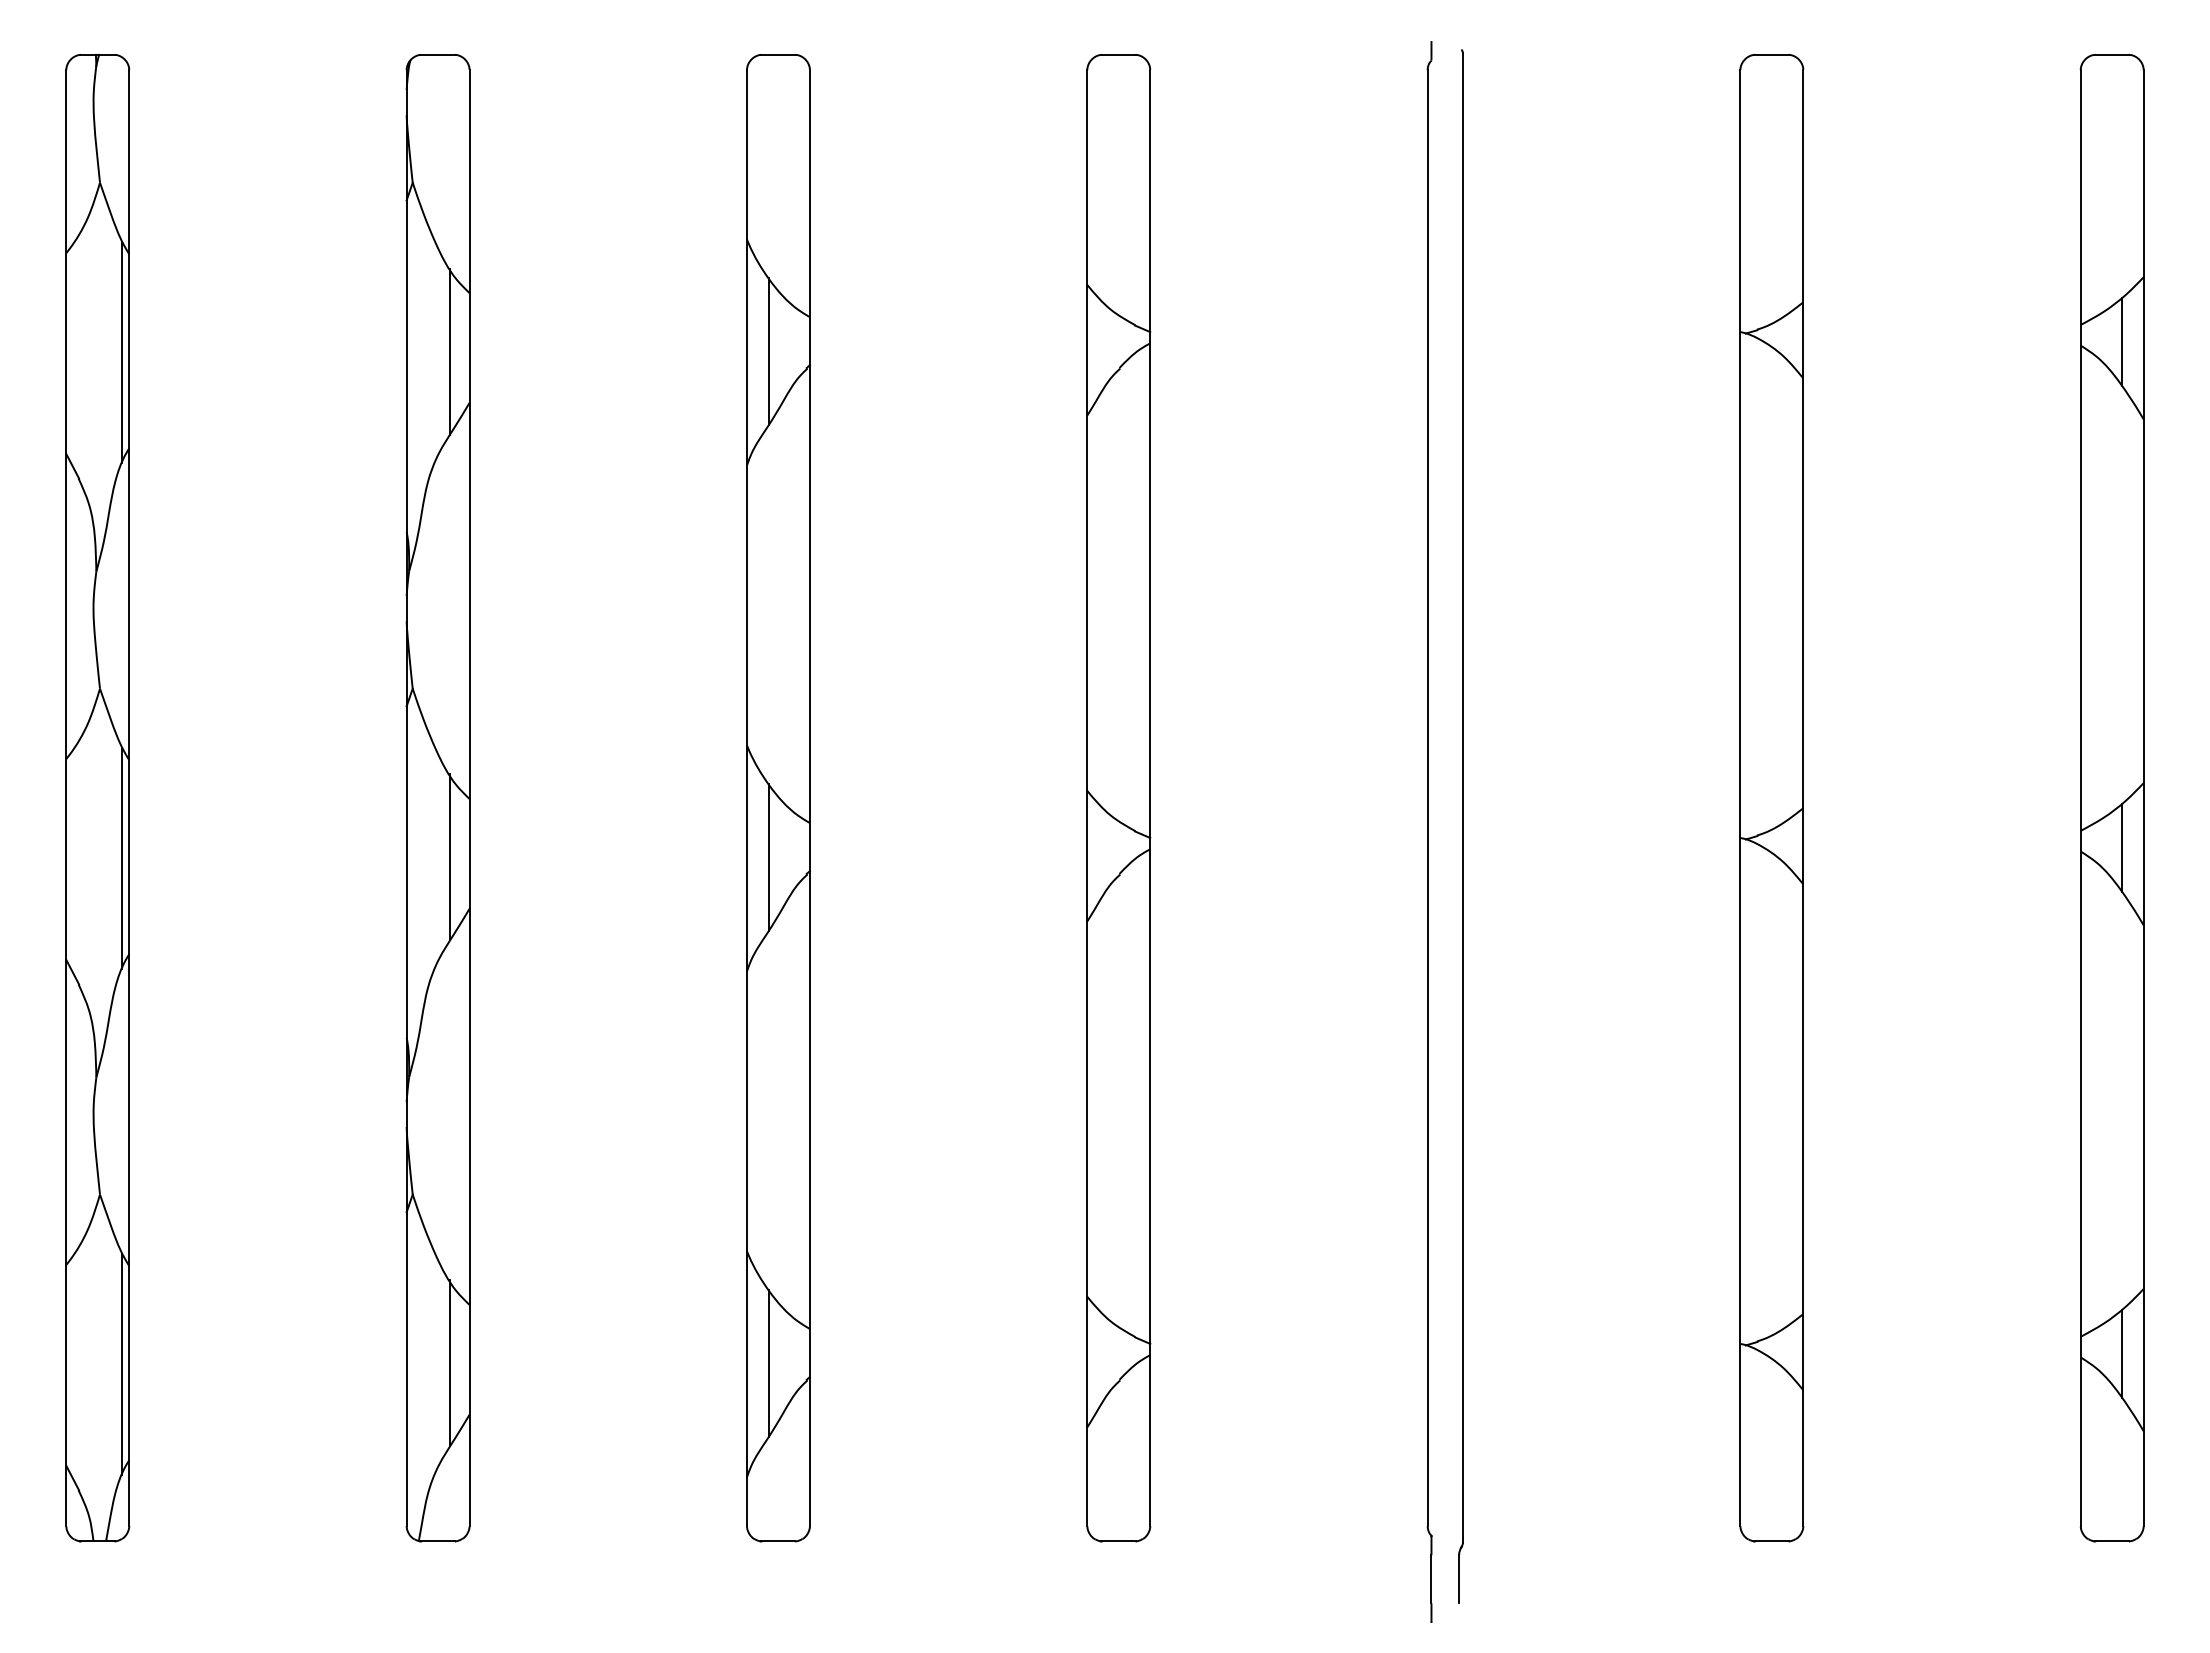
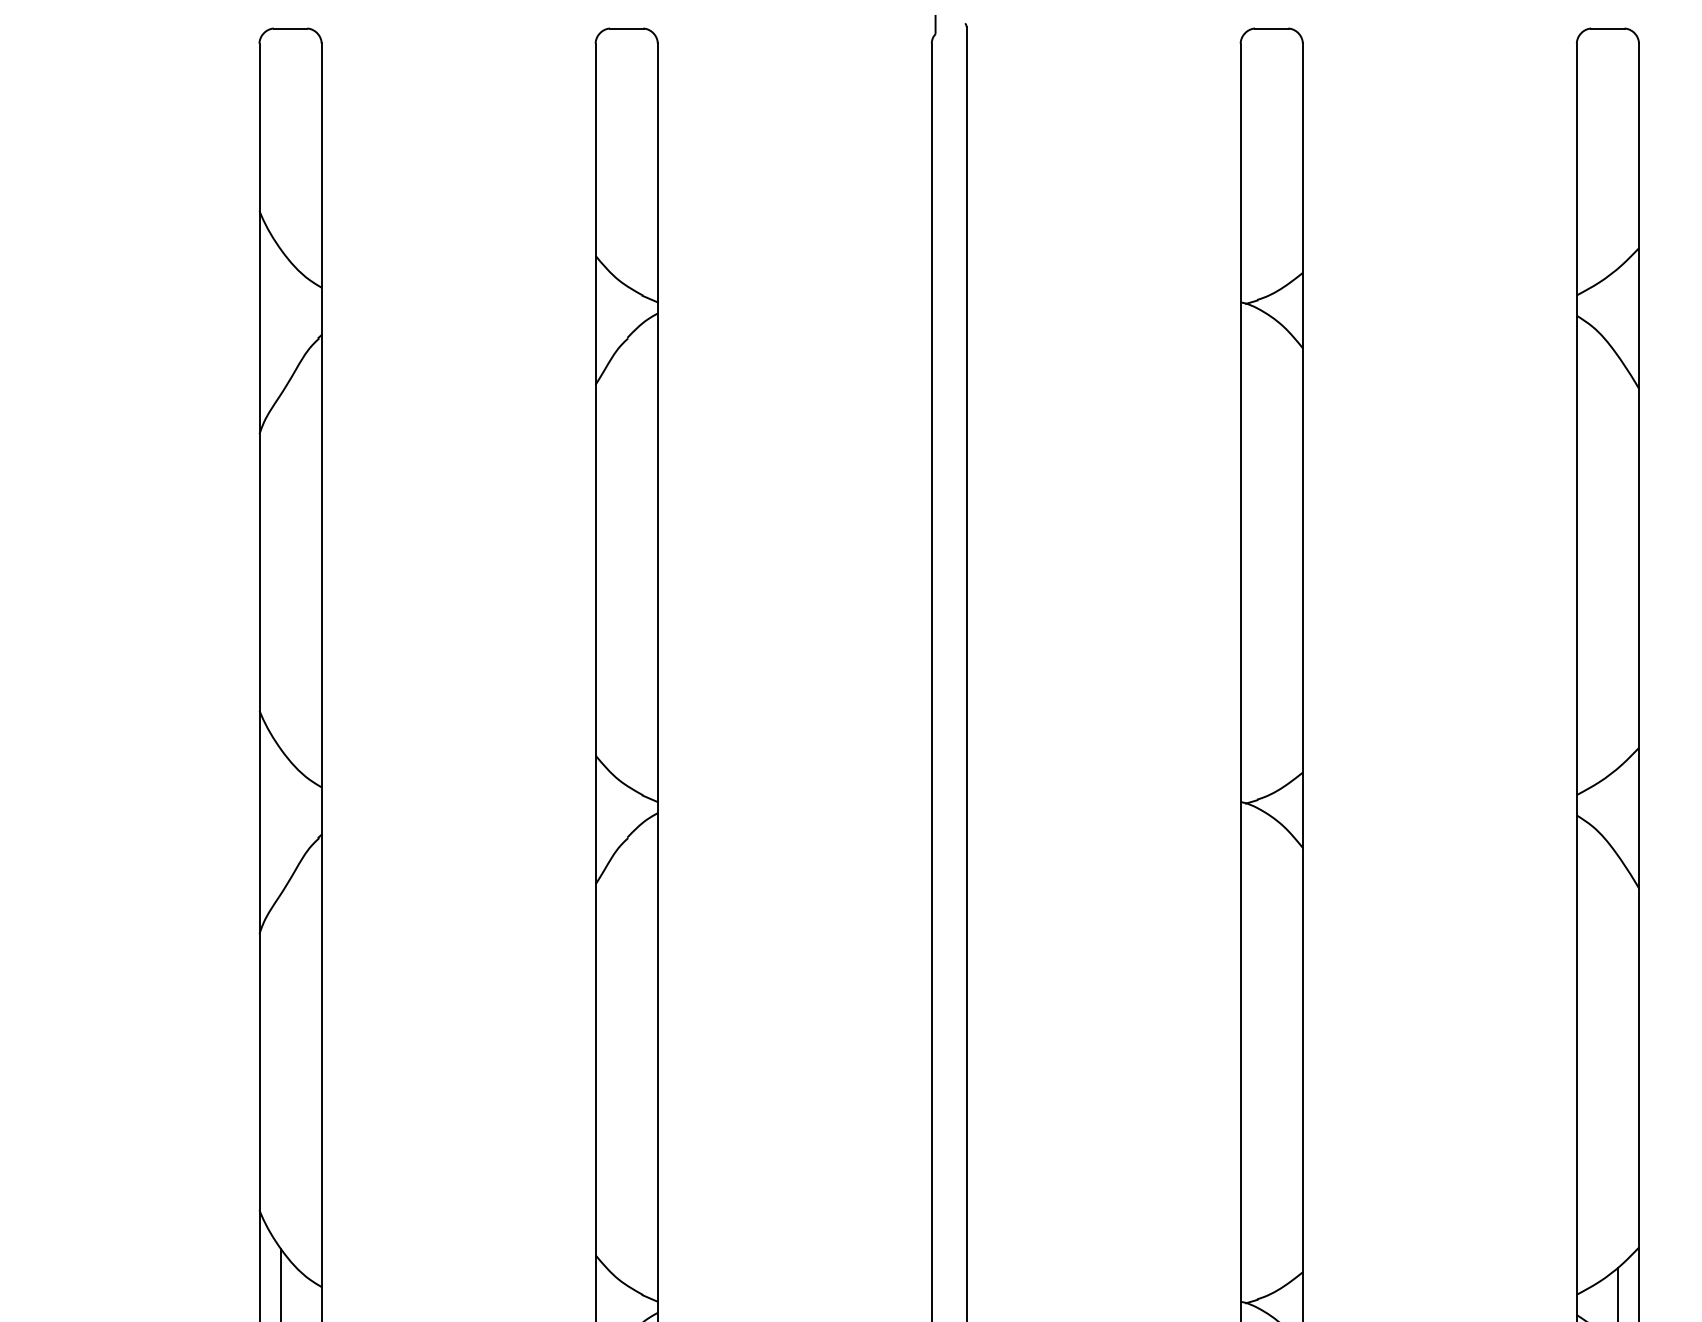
line: (2121, 341) -> (1617, 311), removed
line: (768, 351) -> (280, 321), removed
line: (2121, 847) -> (1617, 811), removed
line: (768, 857) -> (280, 821), removed

